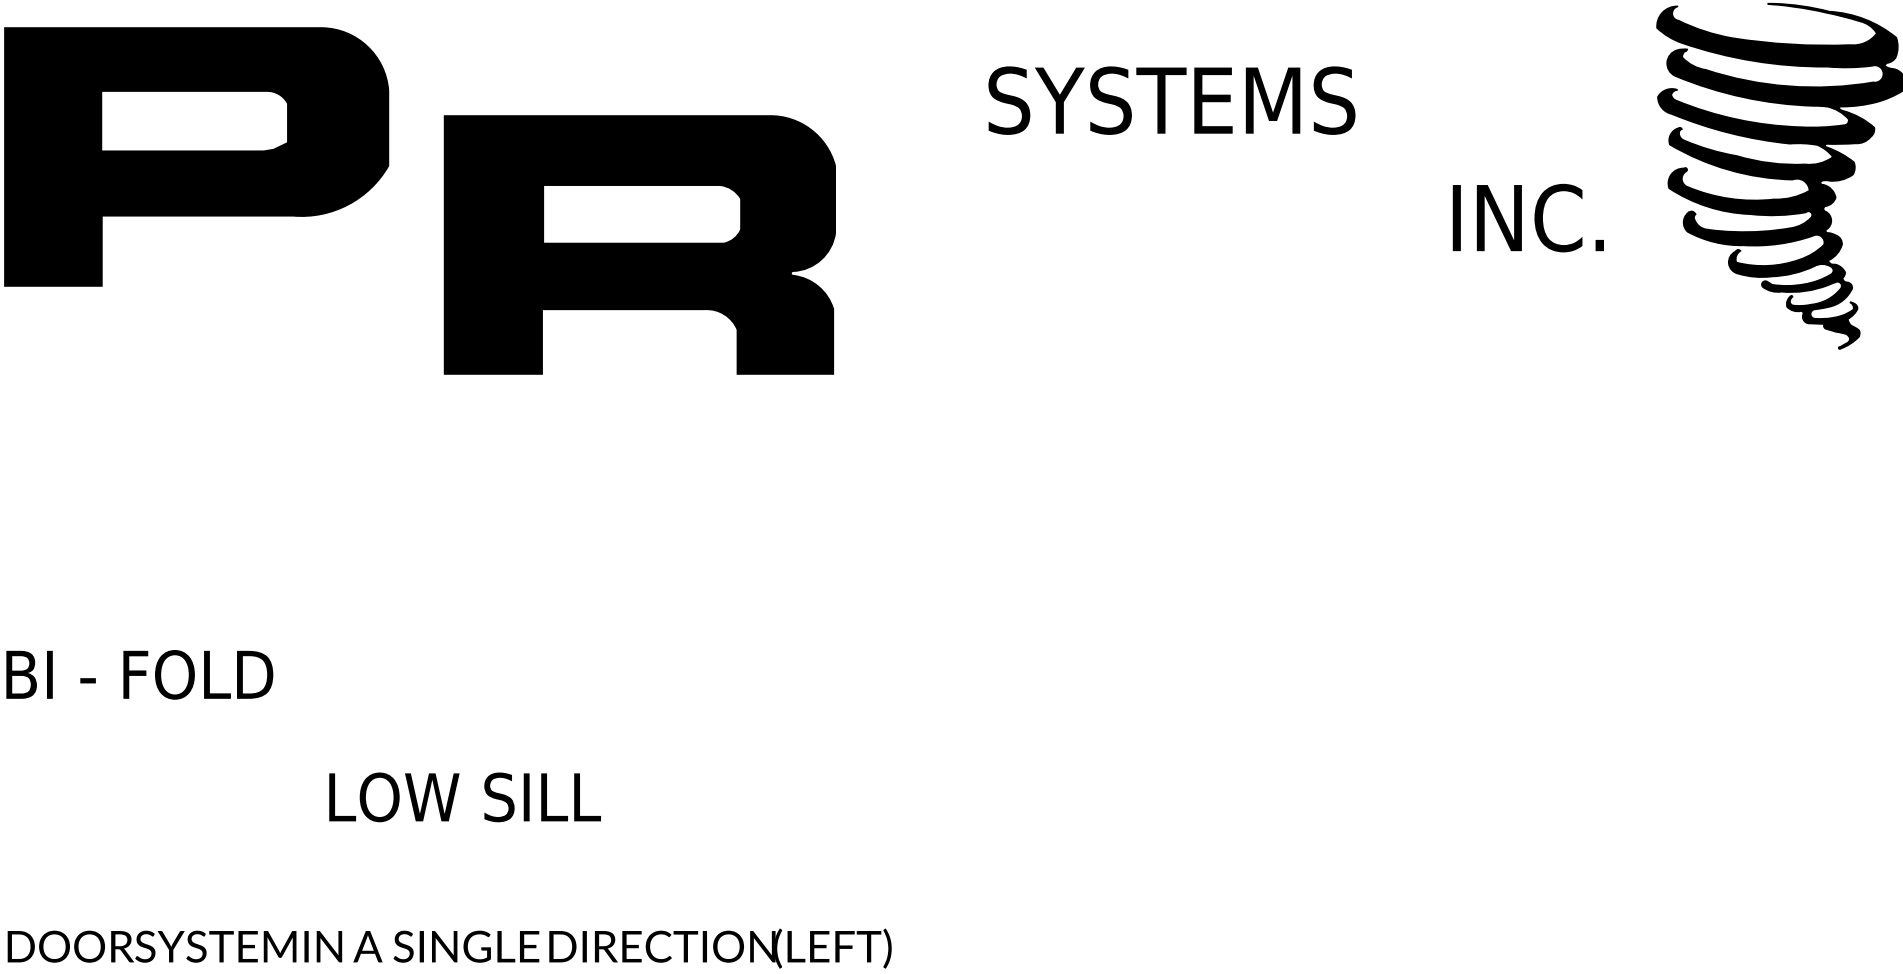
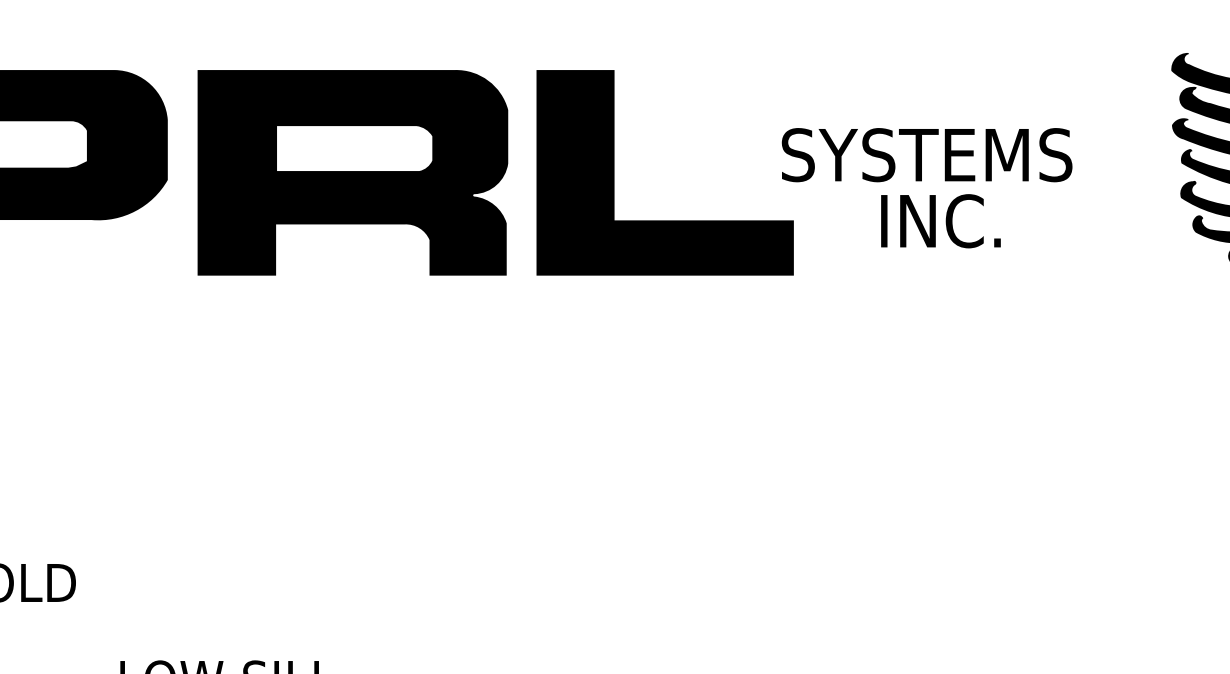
text: (1171, 100) -> (926, 155), moved
fill: (1016, 156) -> (664, 172), added
text: (1527, 217) -> (940, 220), moved
part: (639, 244) -> (352, 172), moved

